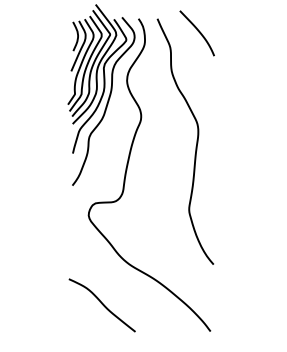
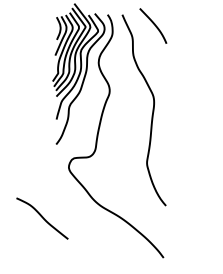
curve: (102, 305) -> (42, 218), moved

